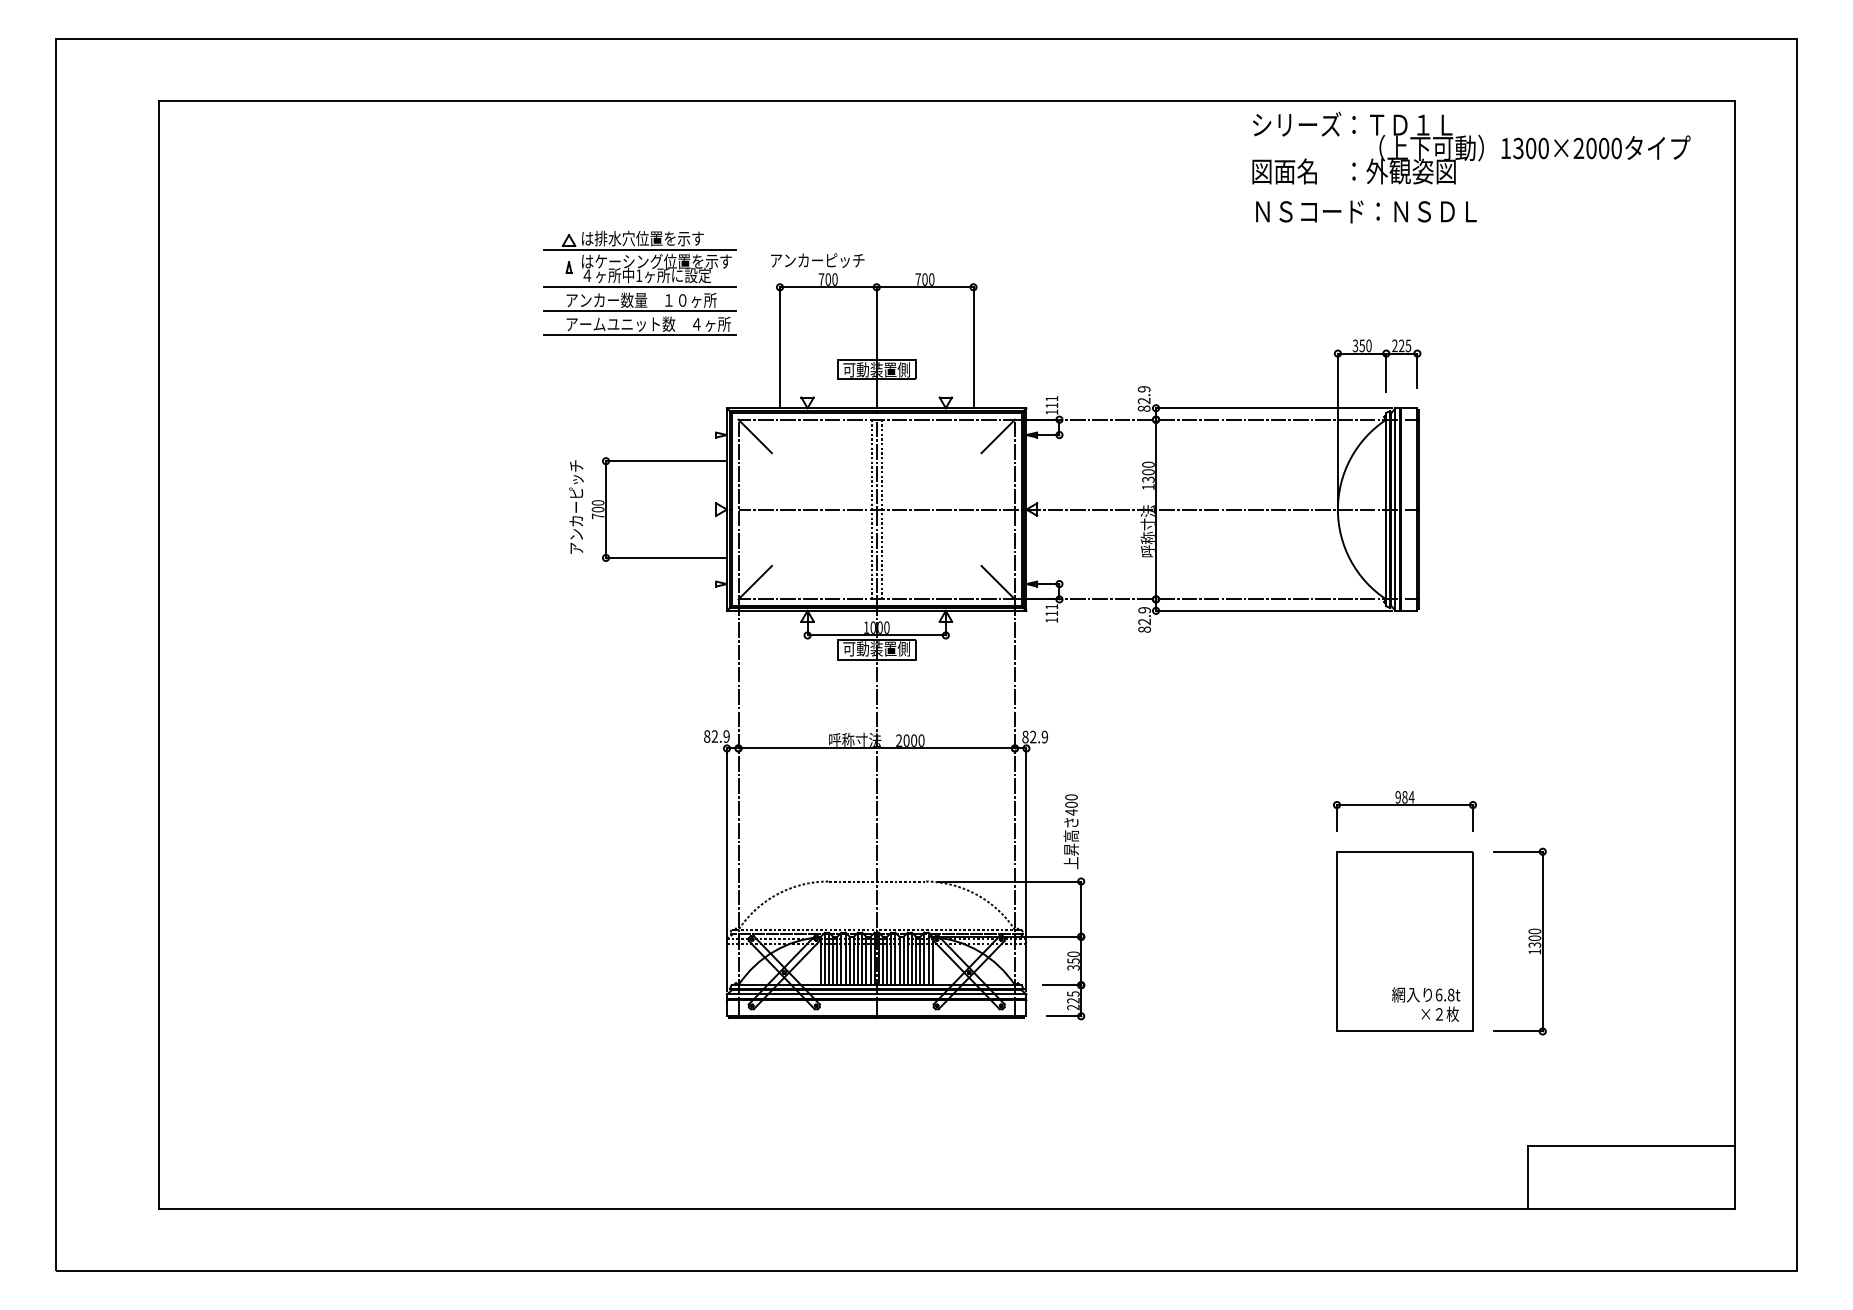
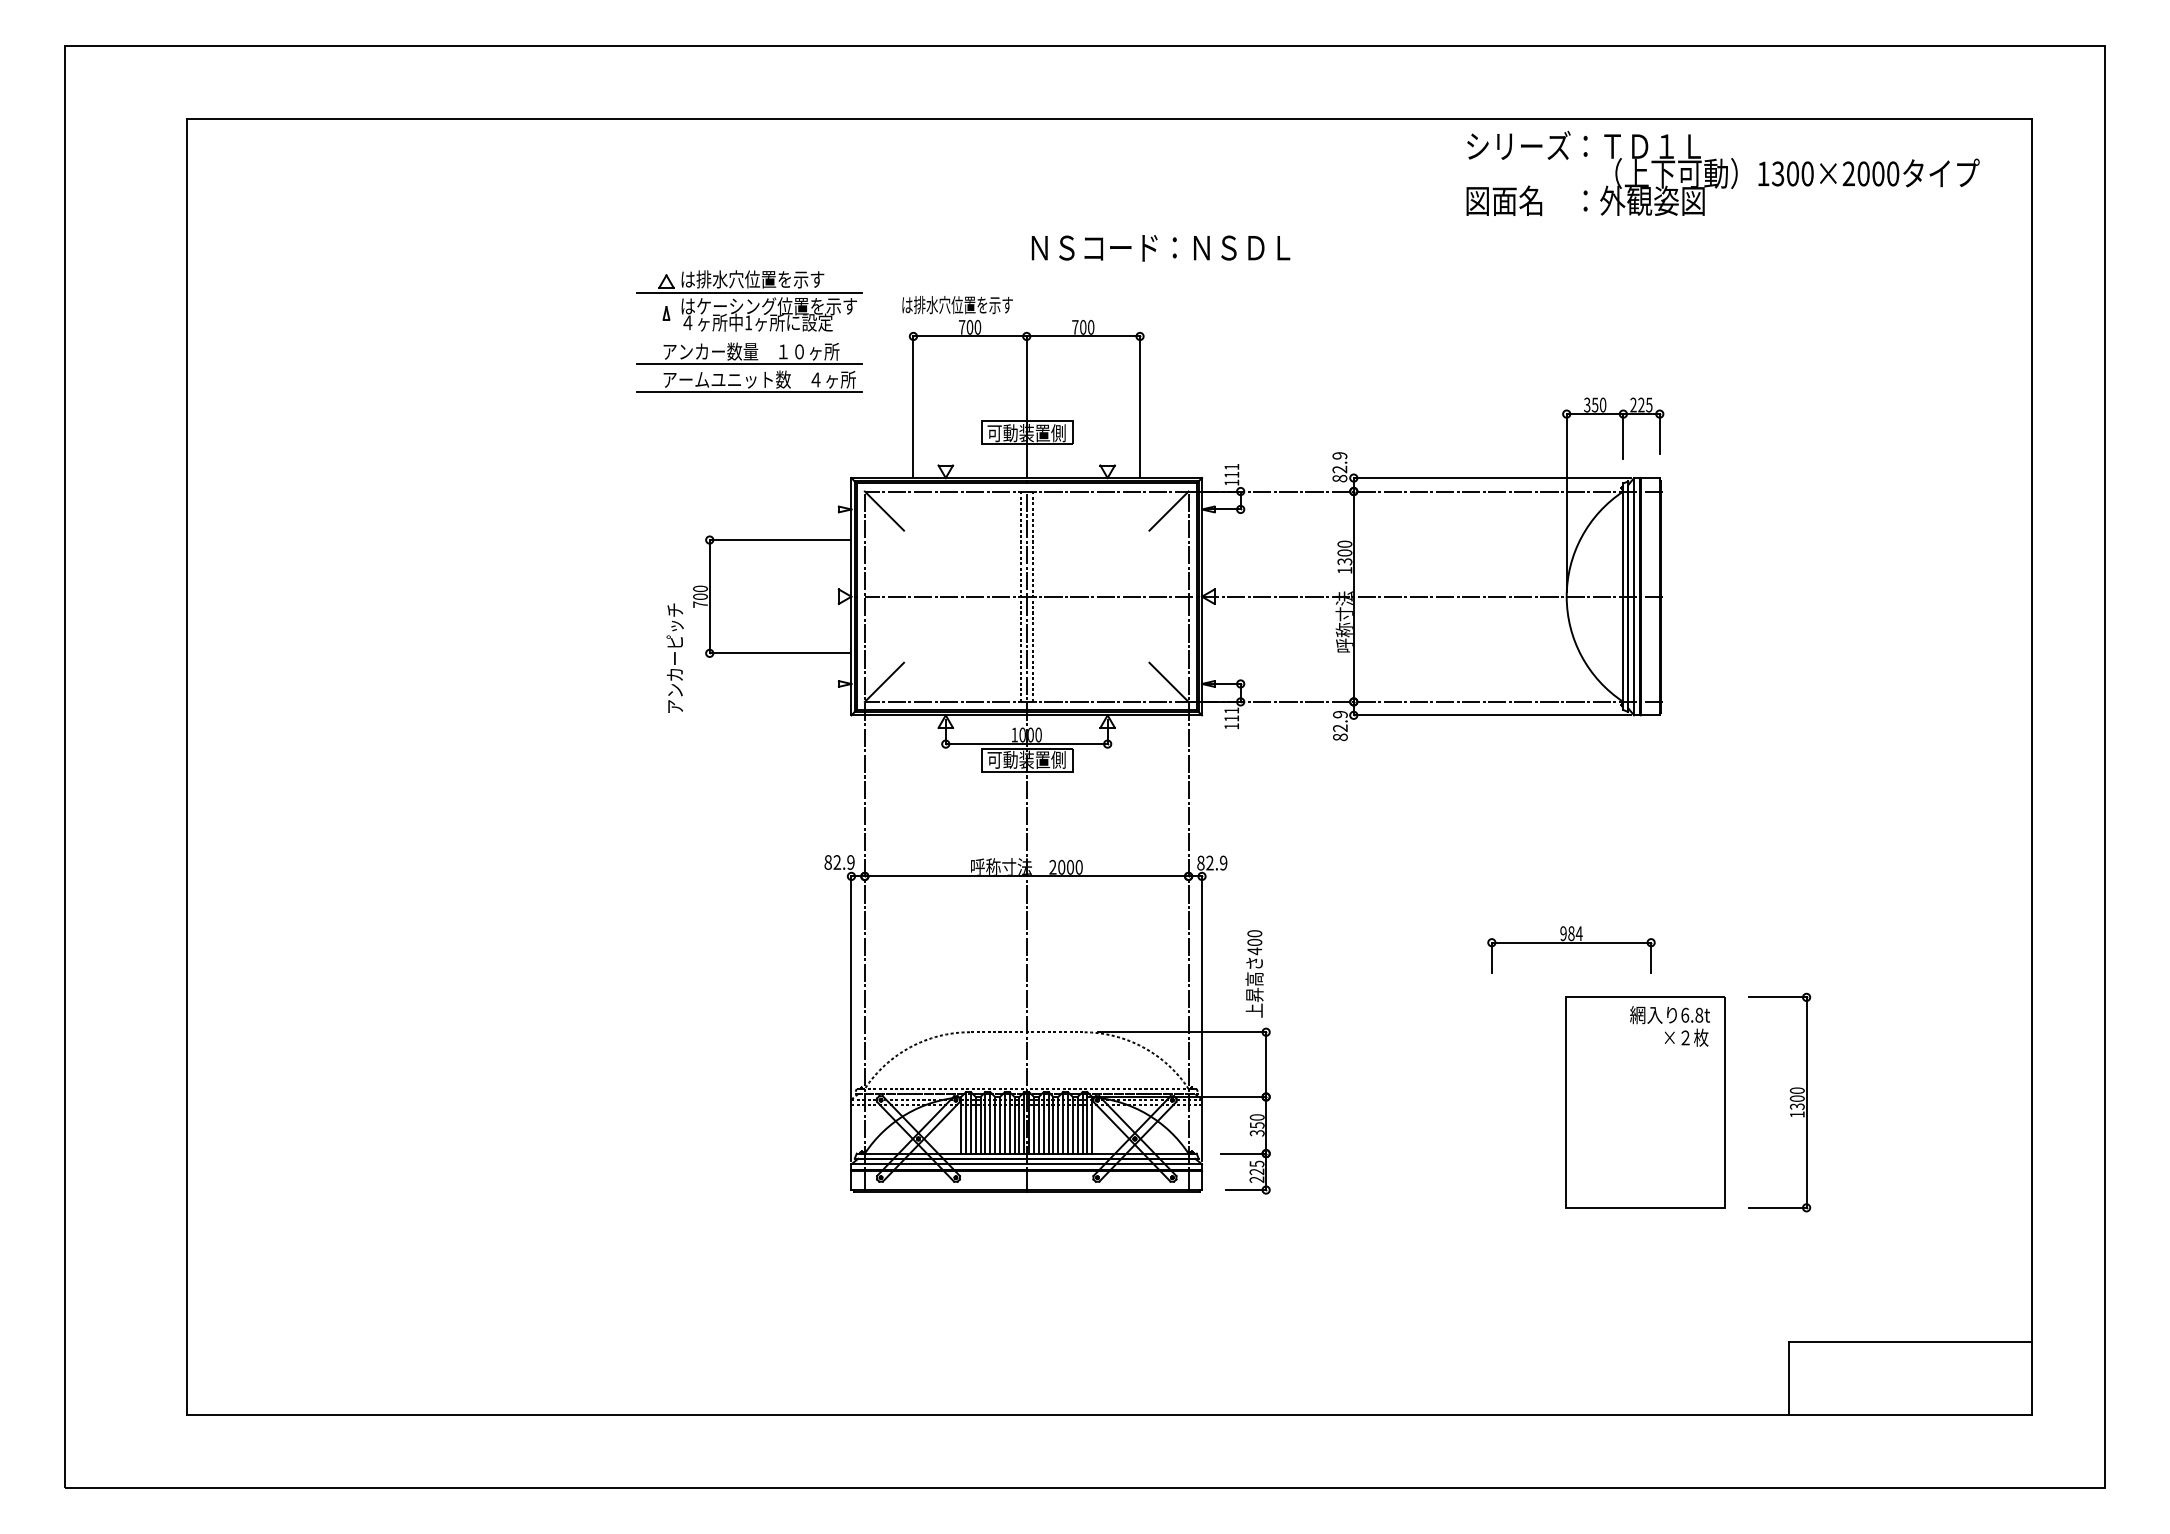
text: (1366, 211) -> (1161, 247), moved
text: (817, 260) -> (957, 305), アンカーピッチ -> は排水穴位置を示す
line: (639, 286) -> (748, 335), removed
text: (576, 506) -> (675, 657), moved
part: (1404, 811) -> (1570, 950), moved
text: (1426, 1004) -> (1670, 1026), moved

